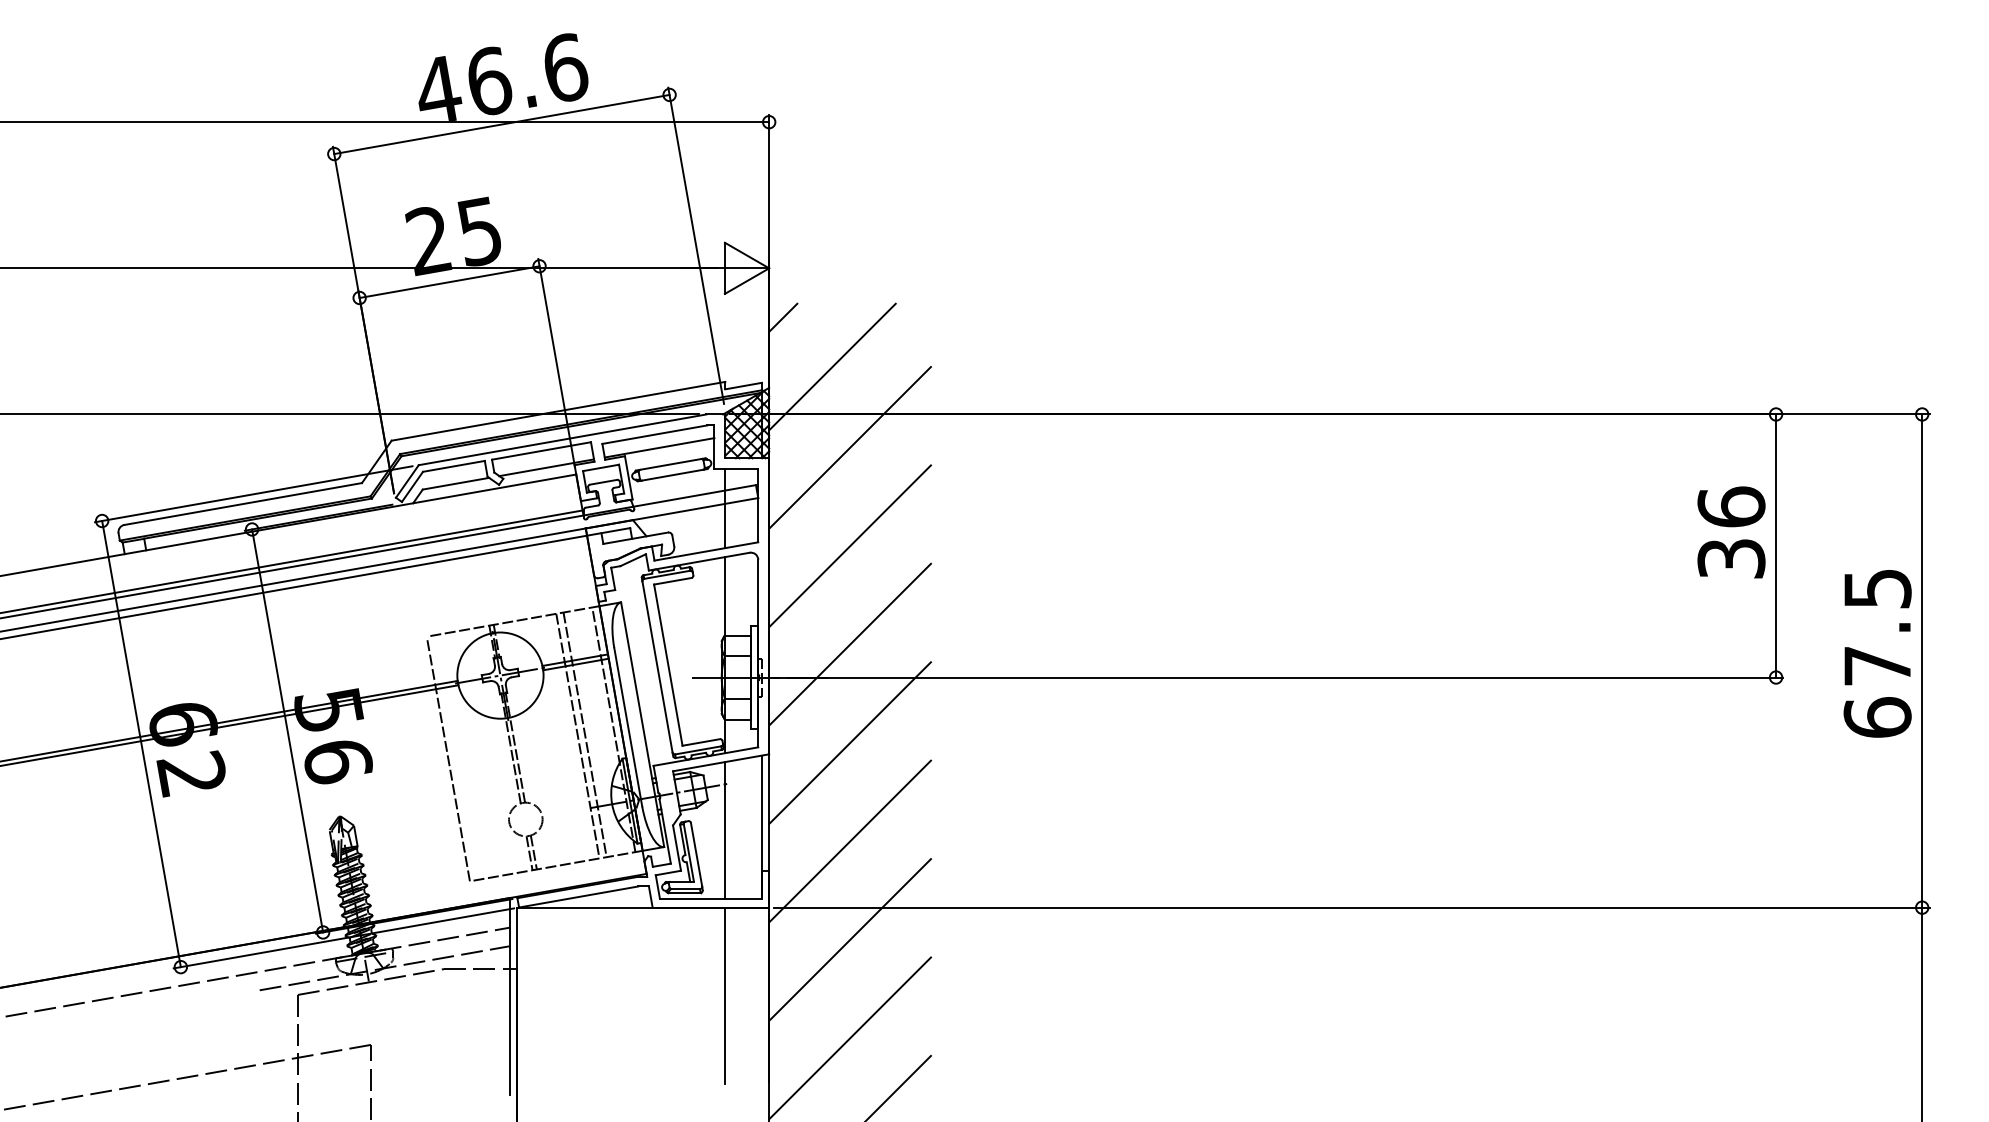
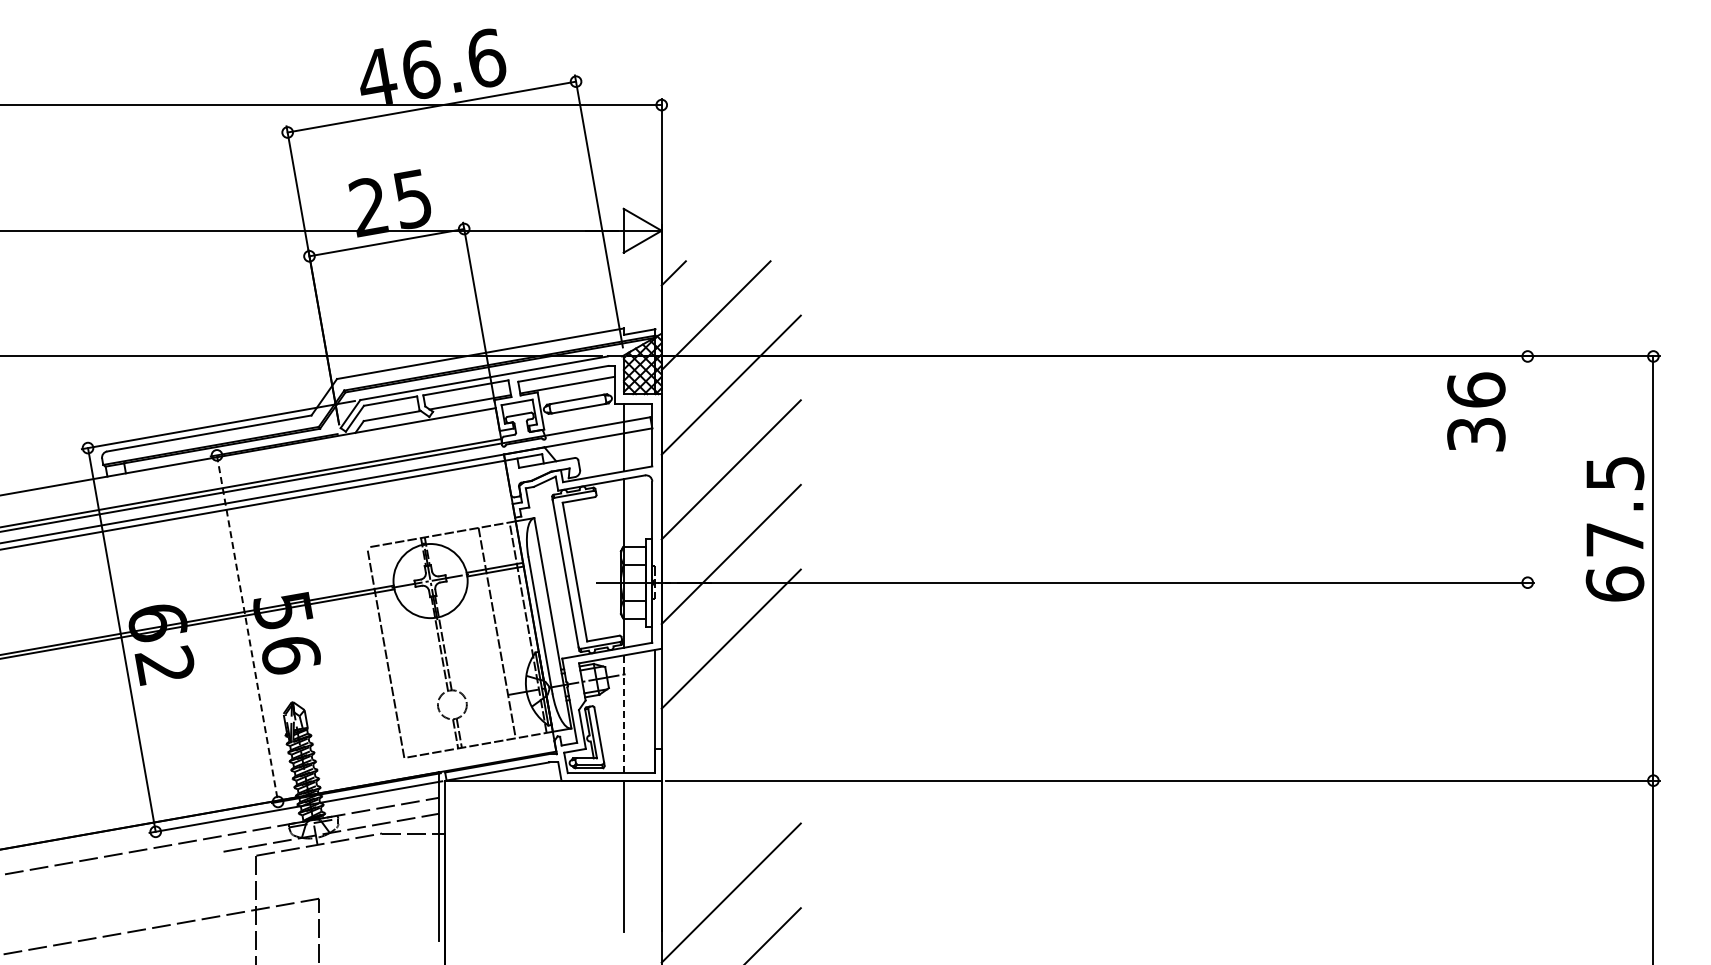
text: (1731, 531) -> (1476, 411), moved
line: (1775, 545) -> (1527, 469), removed
text: (1876, 654) -> (1614, 529), moved
line: (287, 730) -> (247, 628), solid -> dashed
line: (584, 734) -> (502, 631), removed
line: (725, 830) -> (624, 714), solid -> dashed
line: (849, 841) -> (730, 723), removed
line: (849, 940) -> (730, 808), removed

